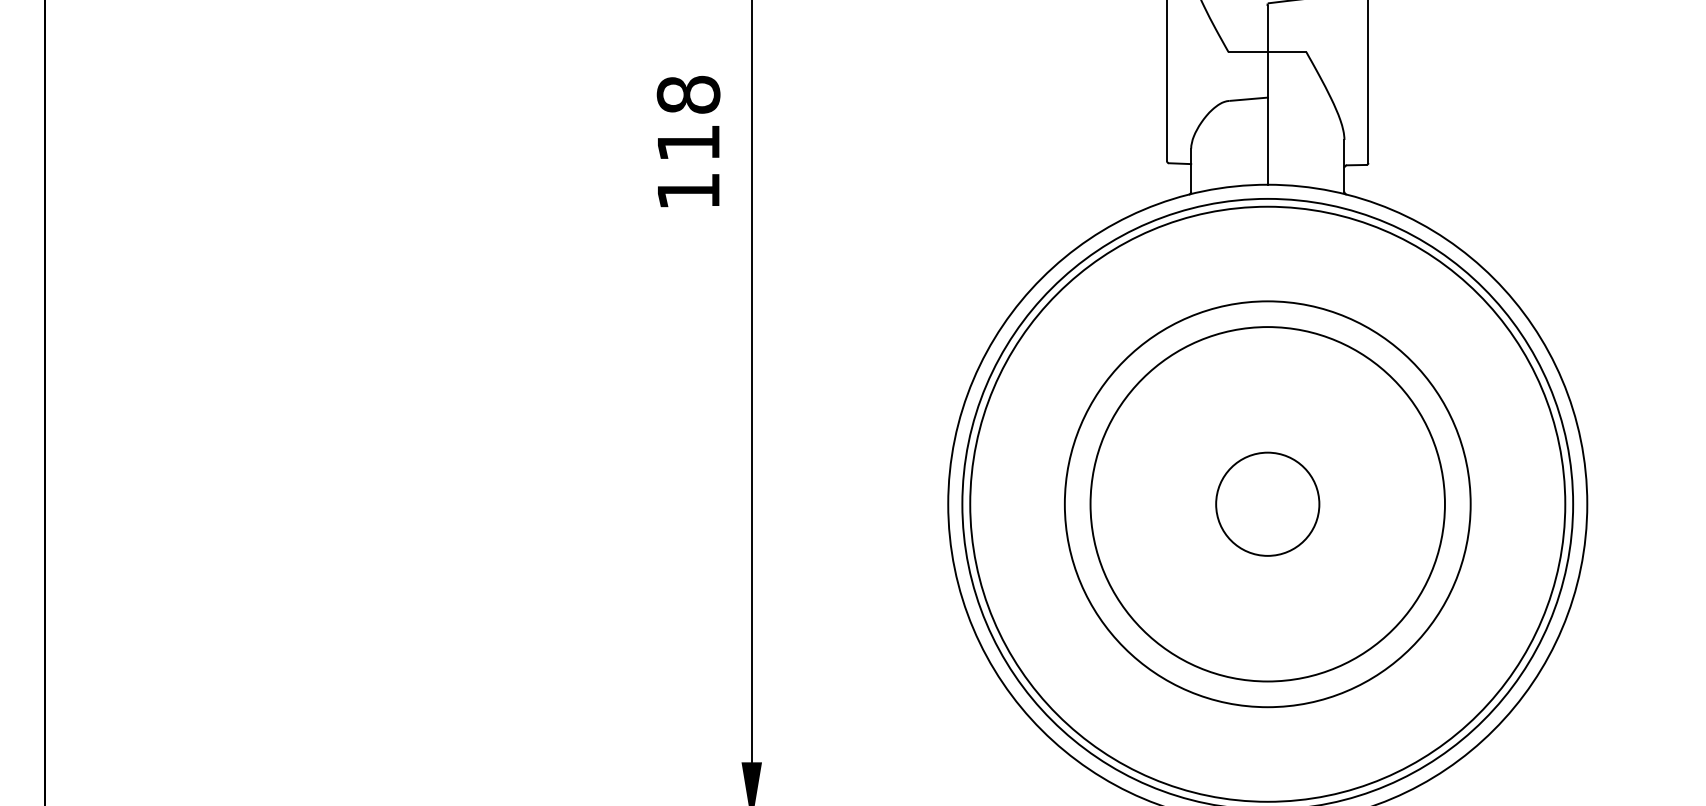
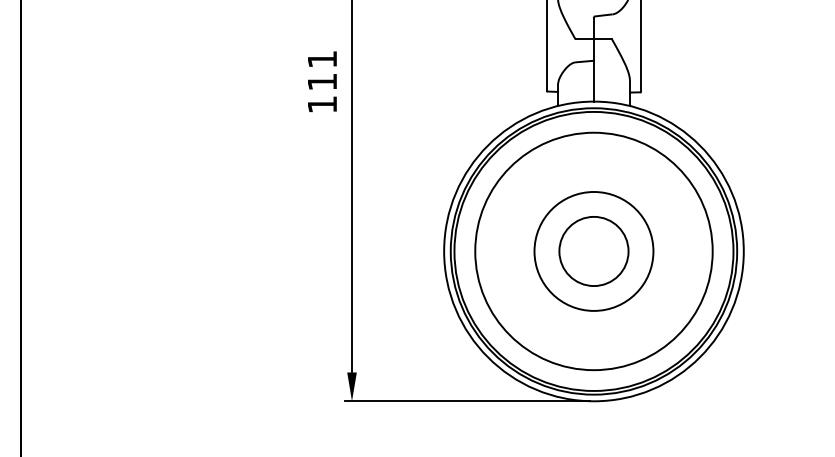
text: (688, 94) -> (322, 59), 118 -> 111
circle: (1266, 502) -> (593, 250), size x0.62
circle: (1266, 504) -> (593, 251), size x1.43
circle: (1266, 504) -> (593, 251), size x1.43

